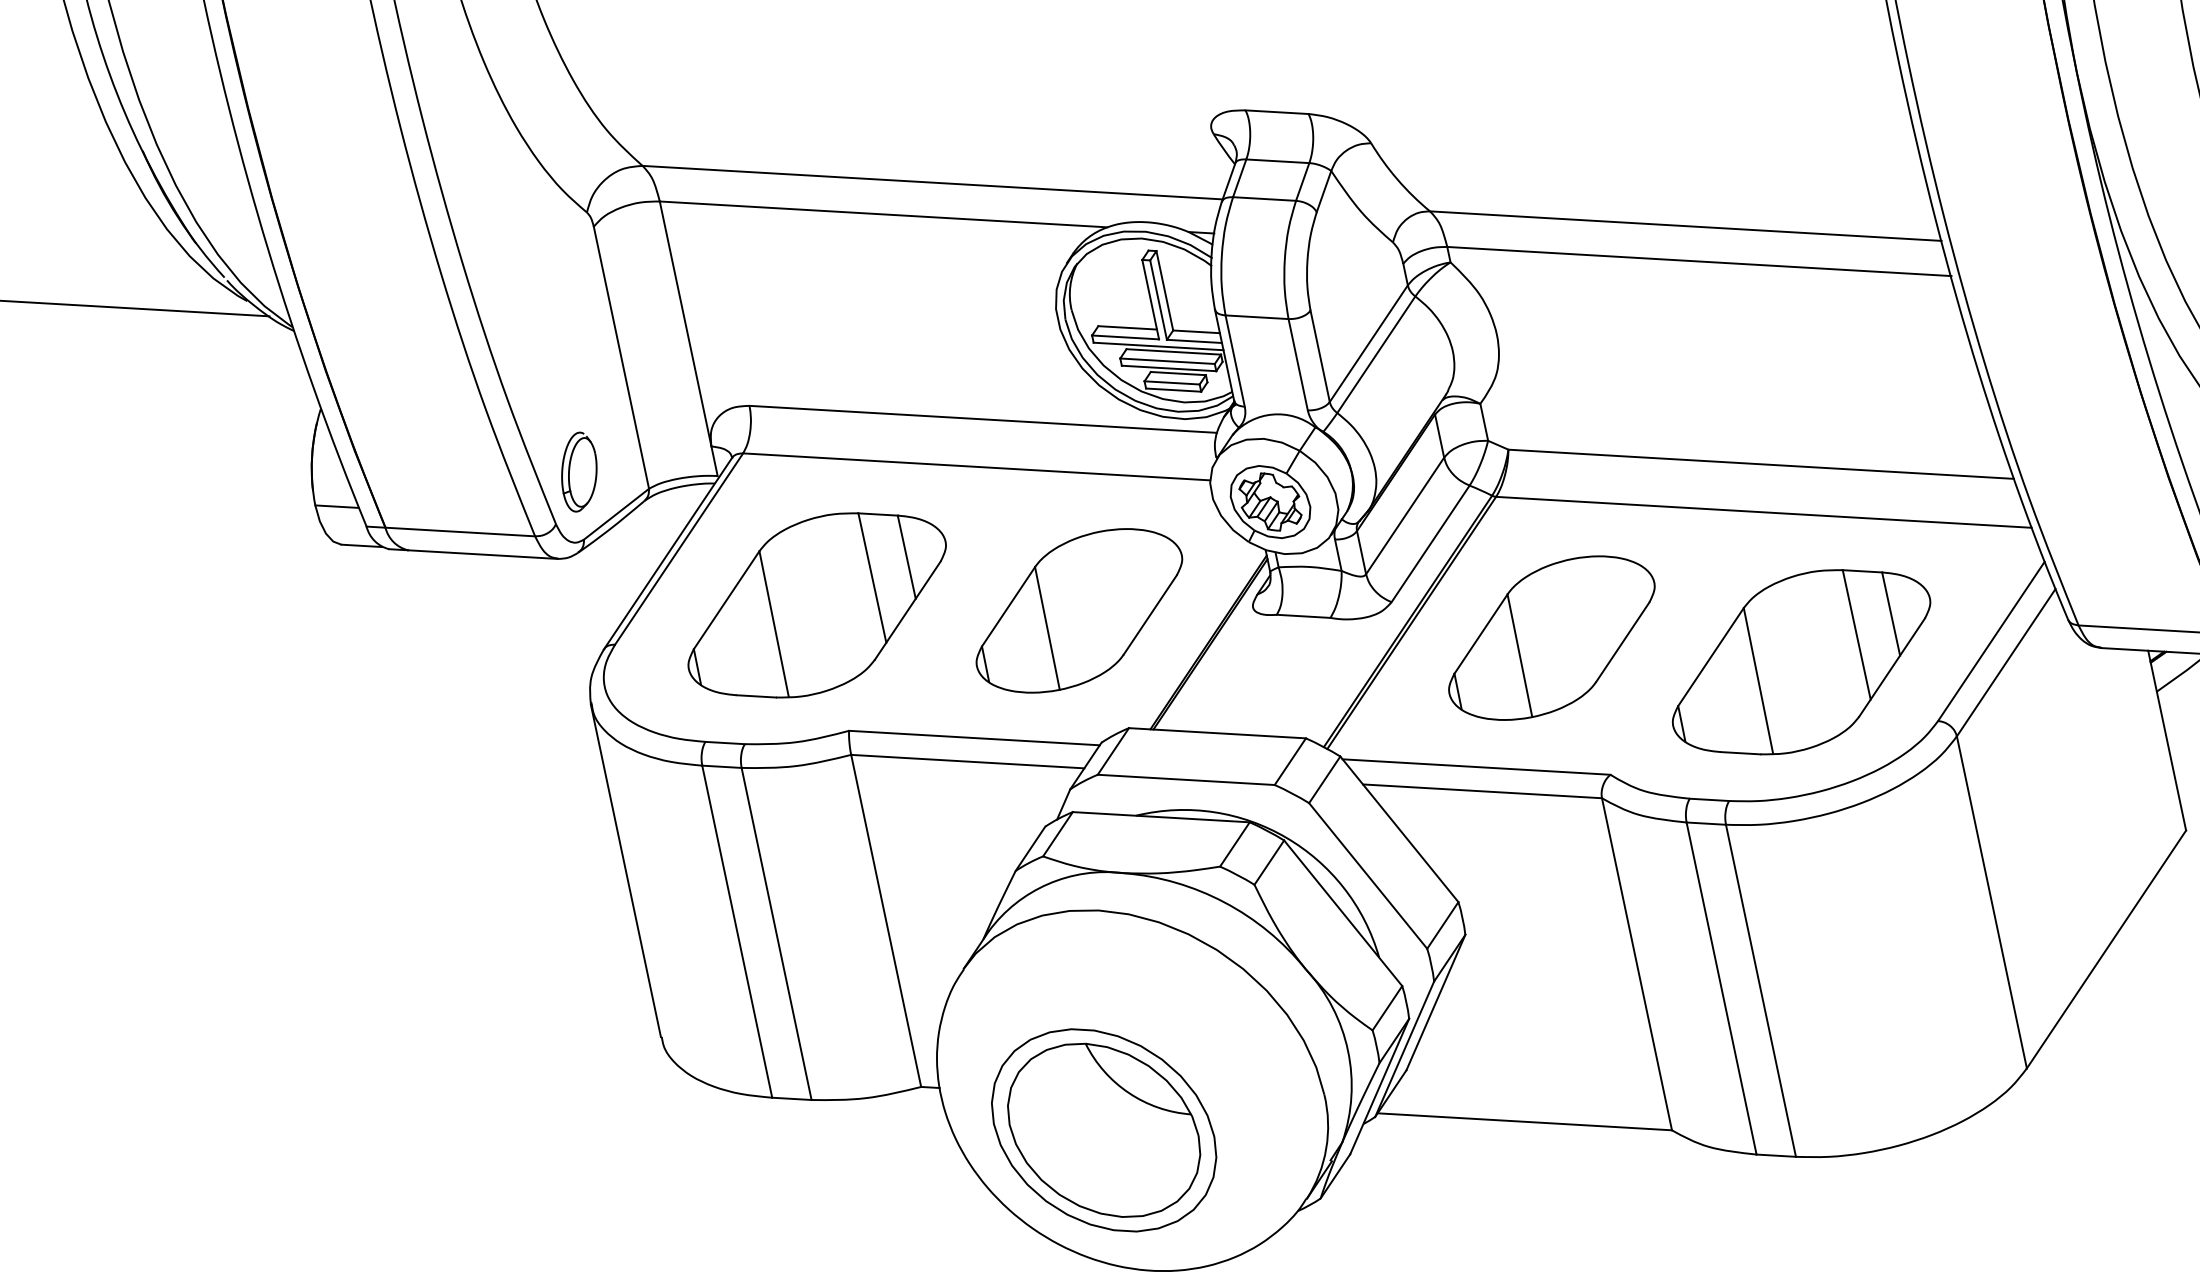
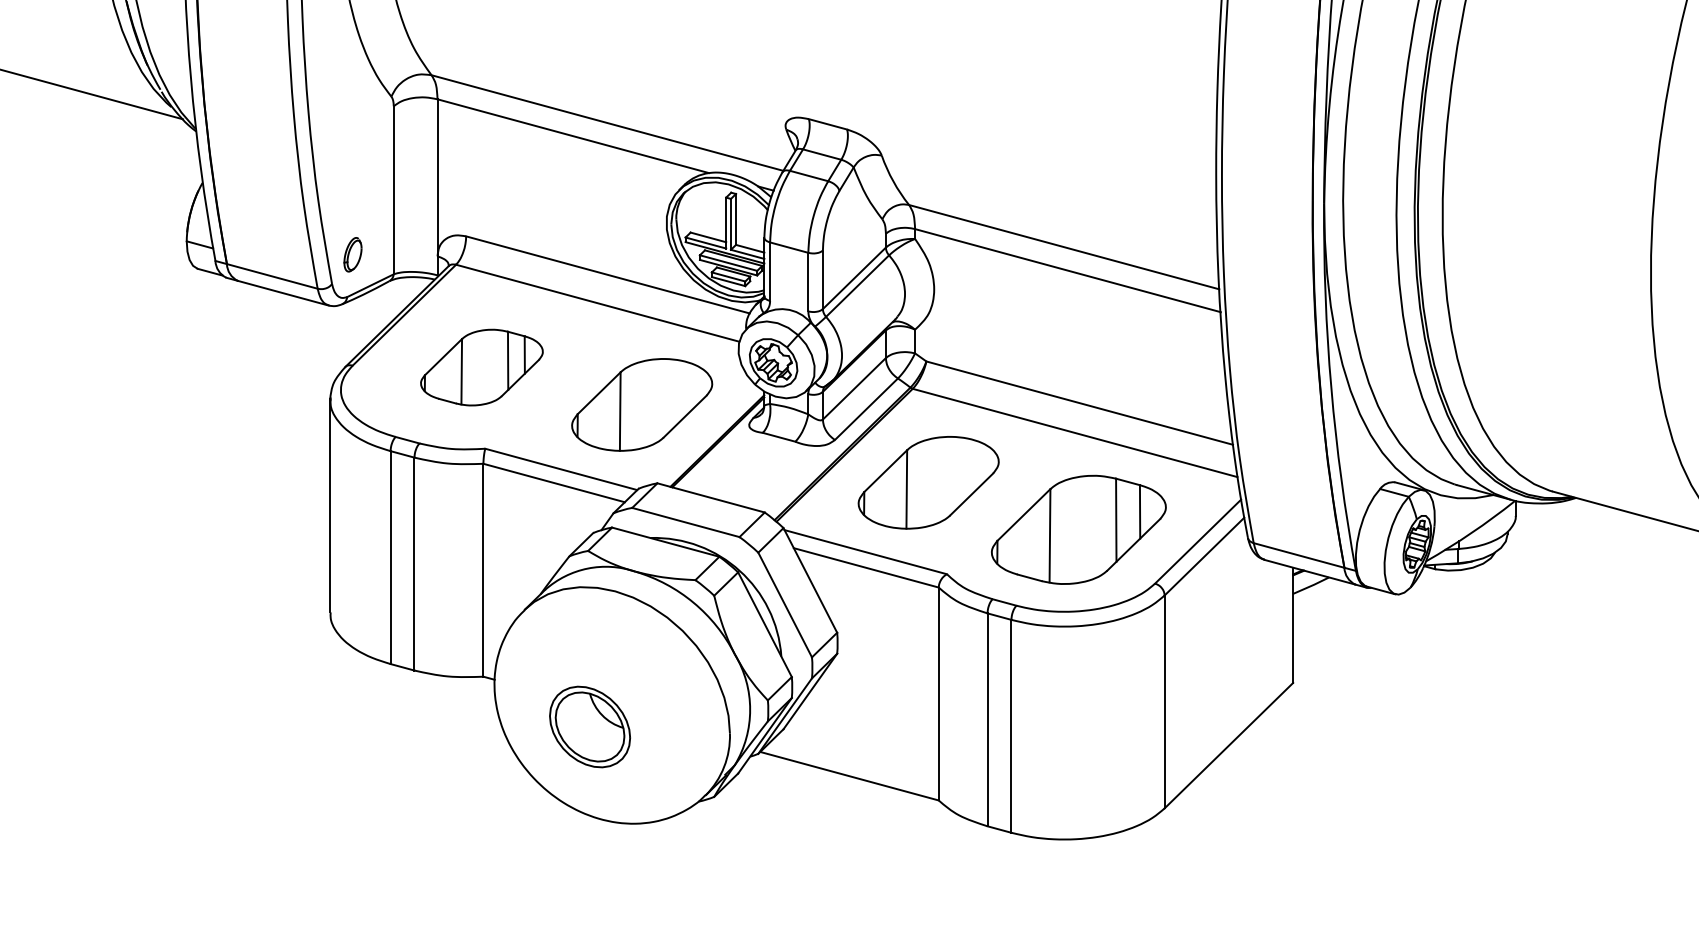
part: (578, 471) -> (352, 254), size x0.7
part: (816, 605) -> (481, 367), size x0.7
part: (1102, 1129) -> (589, 726), size x0.6

